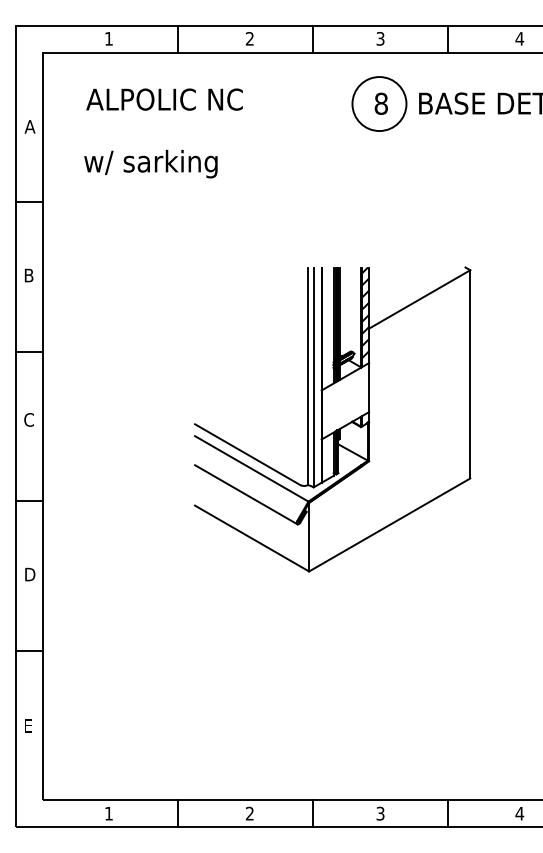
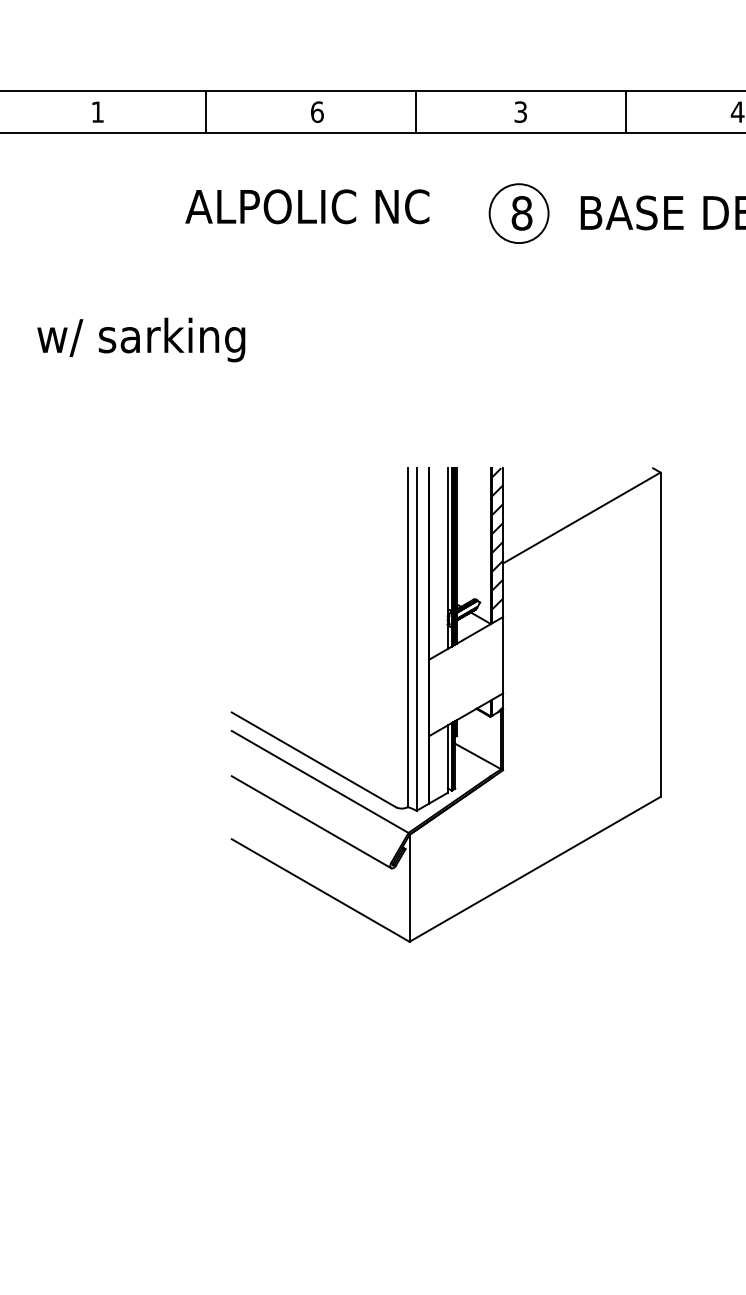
text: (249, 38) -> (316, 111), 2 -> 6
text: (164, 99) -> (307, 206), moved
circle: (379, 104) -> (519, 214), size x0.7
text: (150, 163) -> (140, 338), moved

